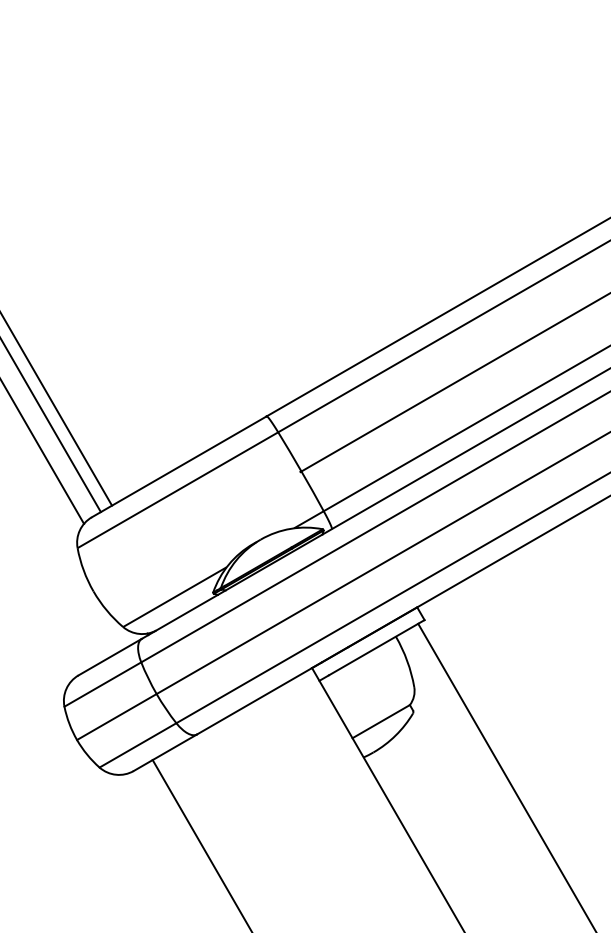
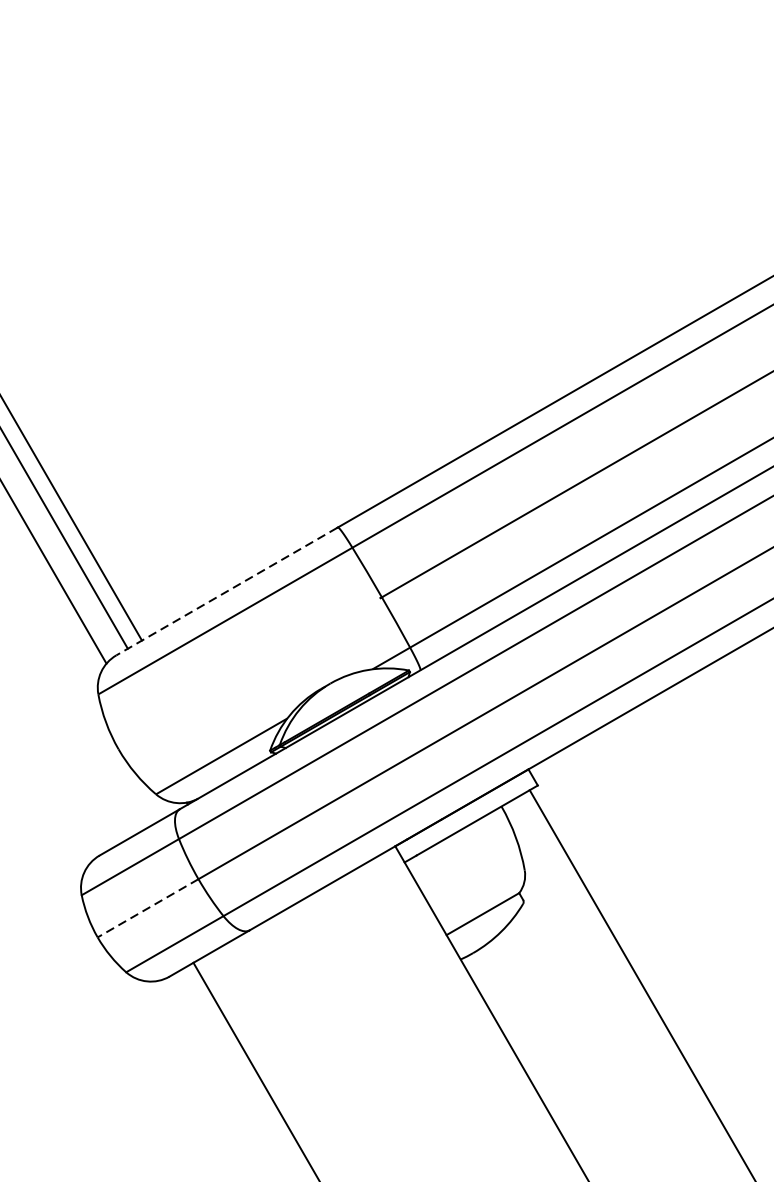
line: (179, 466) -> (227, 591), solid -> dashed
line: (116, 717) -> (147, 908), solid -> dashed

